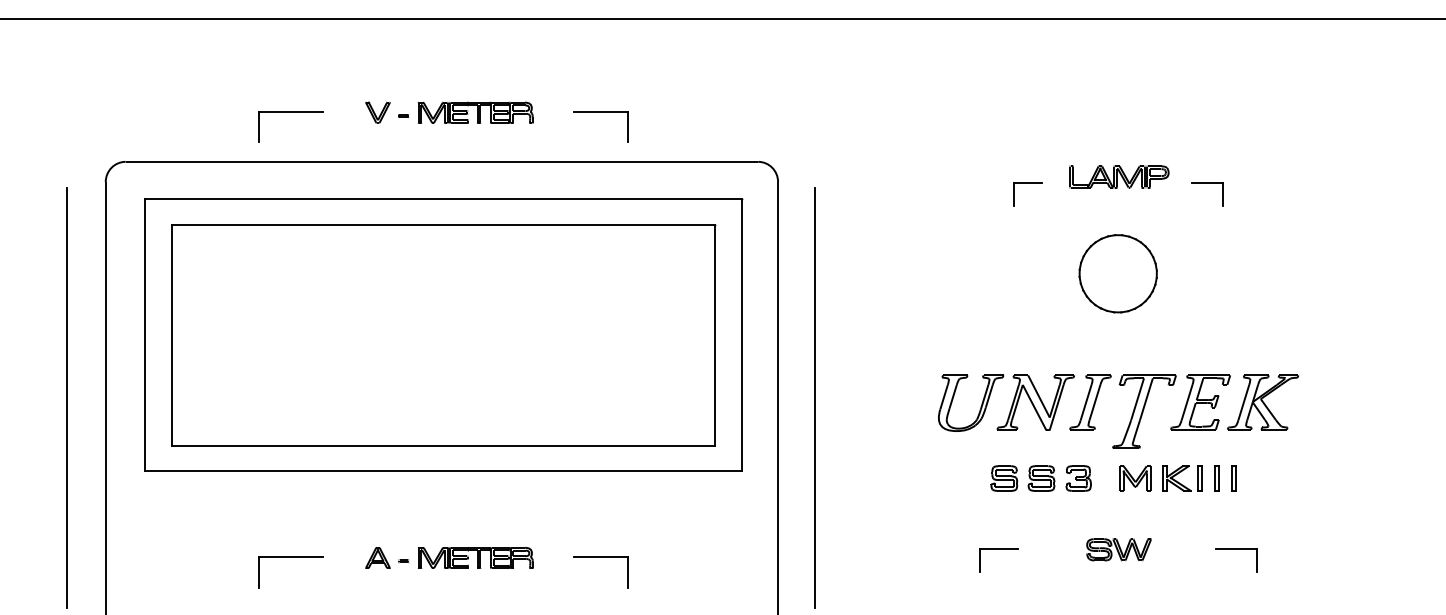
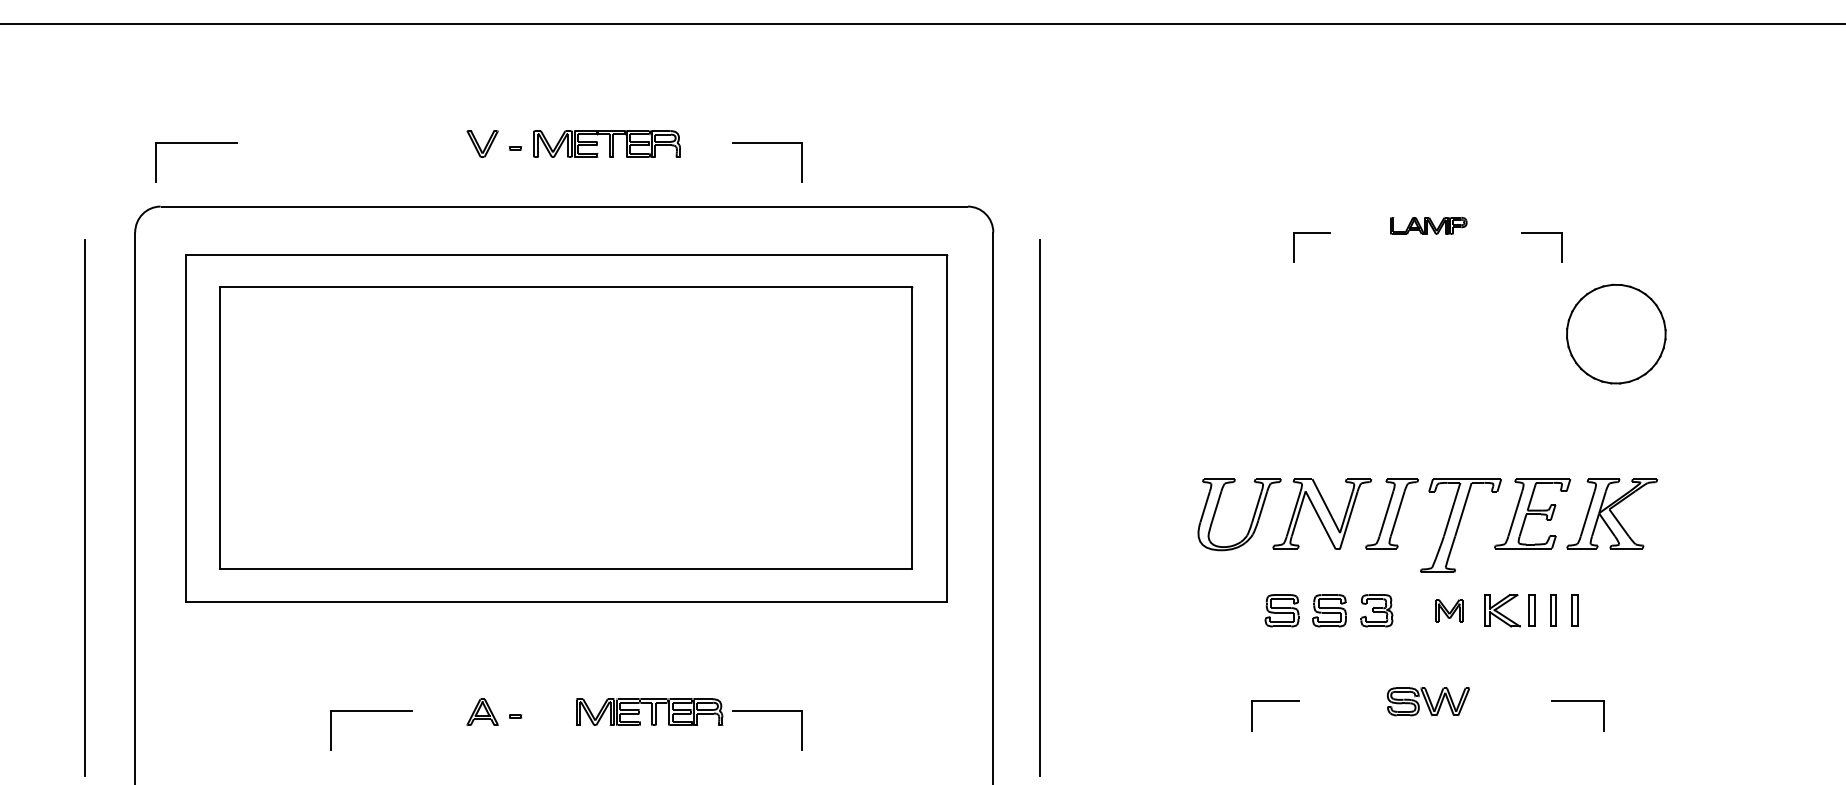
part: (290, 112) -> (196, 143), moved
part: (1119, 176) -> (1429, 225), size x0.6
part: (1117, 273) -> (1615, 333), moved
part: (1135, 478) -> (1449, 610), size x0.7
part: (475, 557) -> (649, 711), moved

